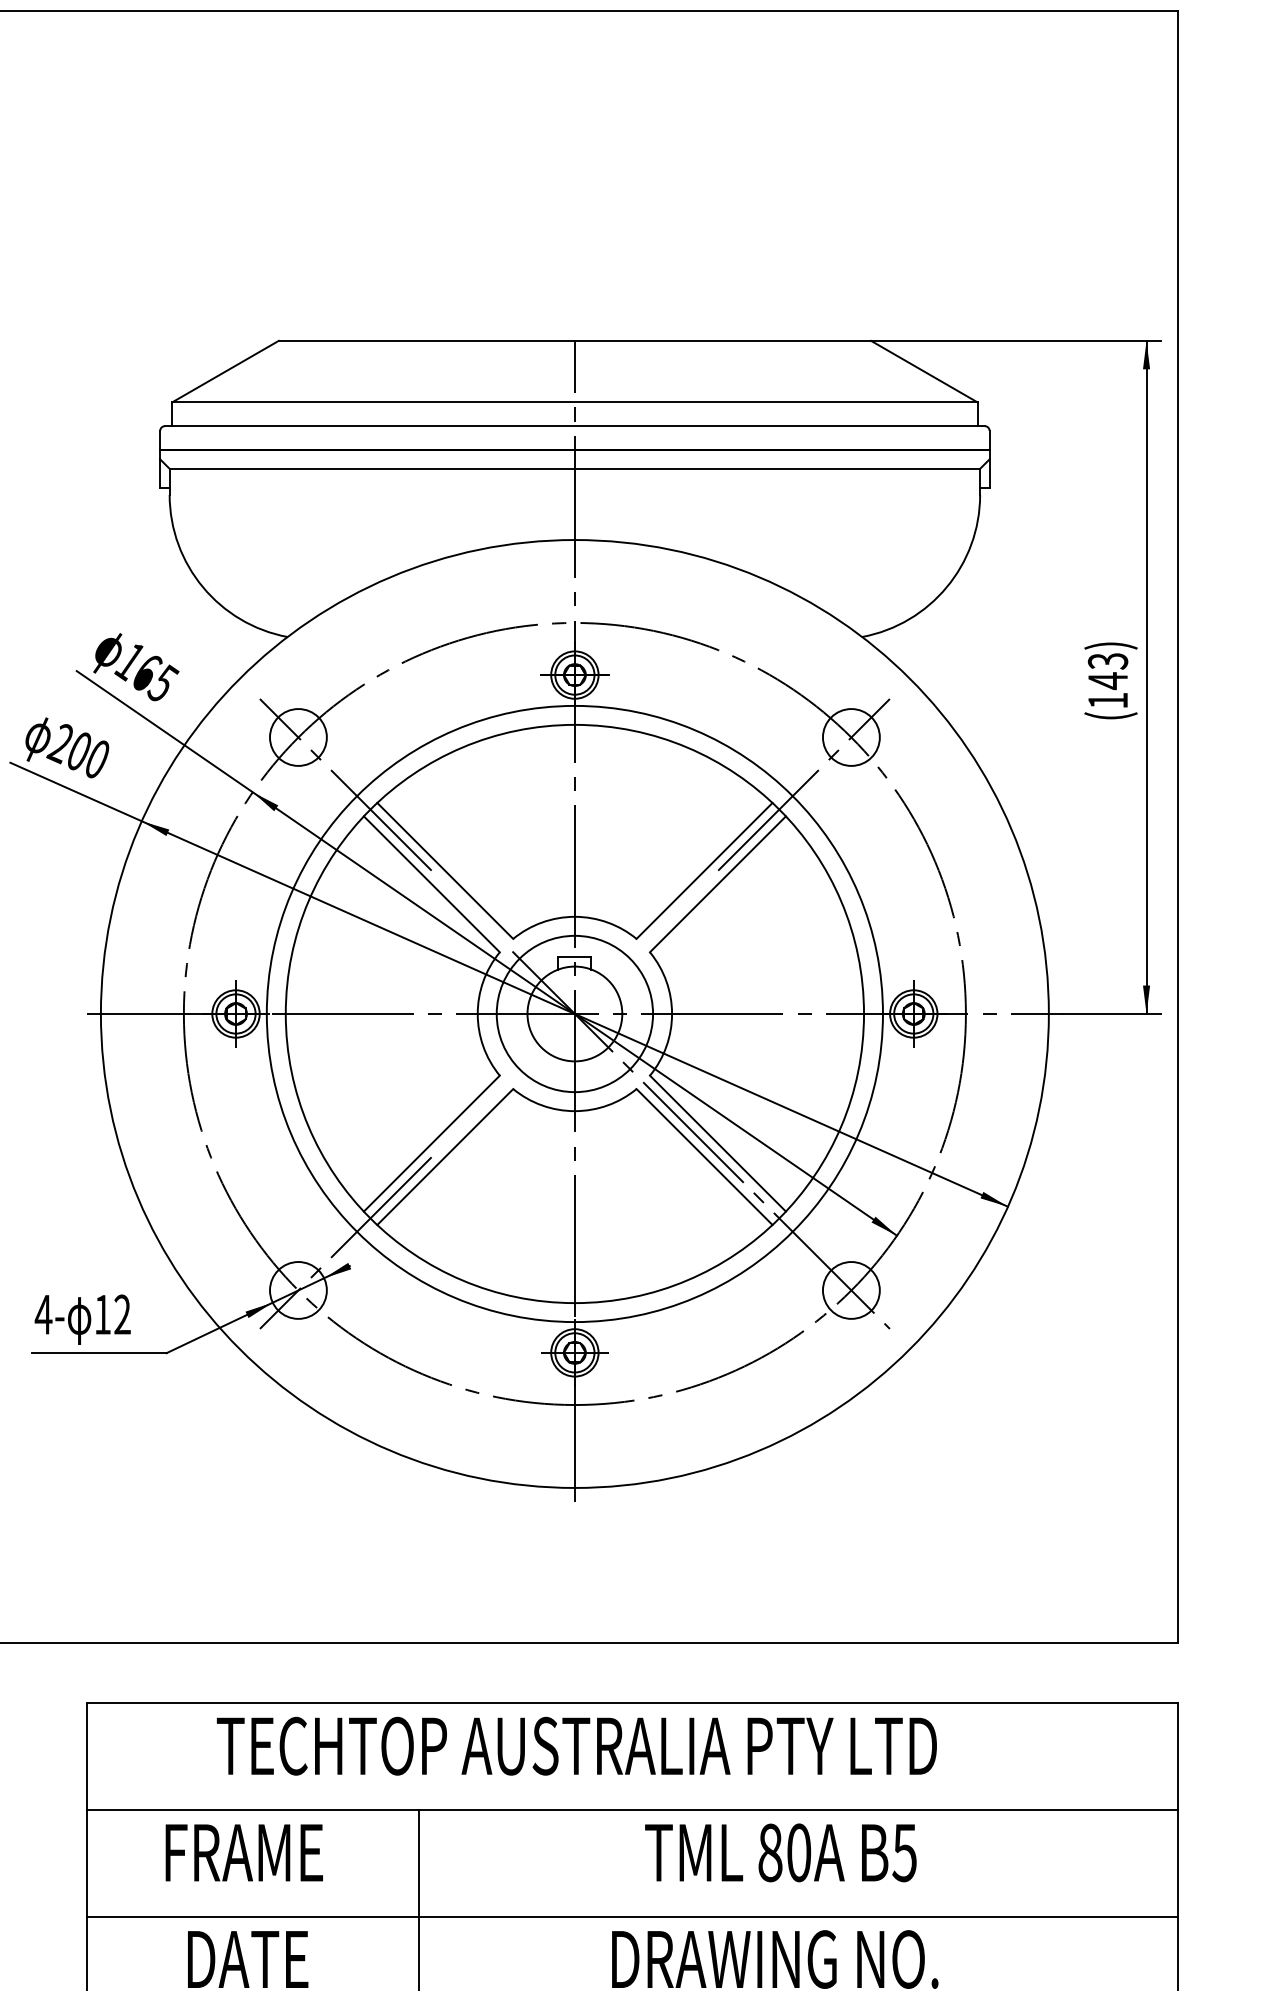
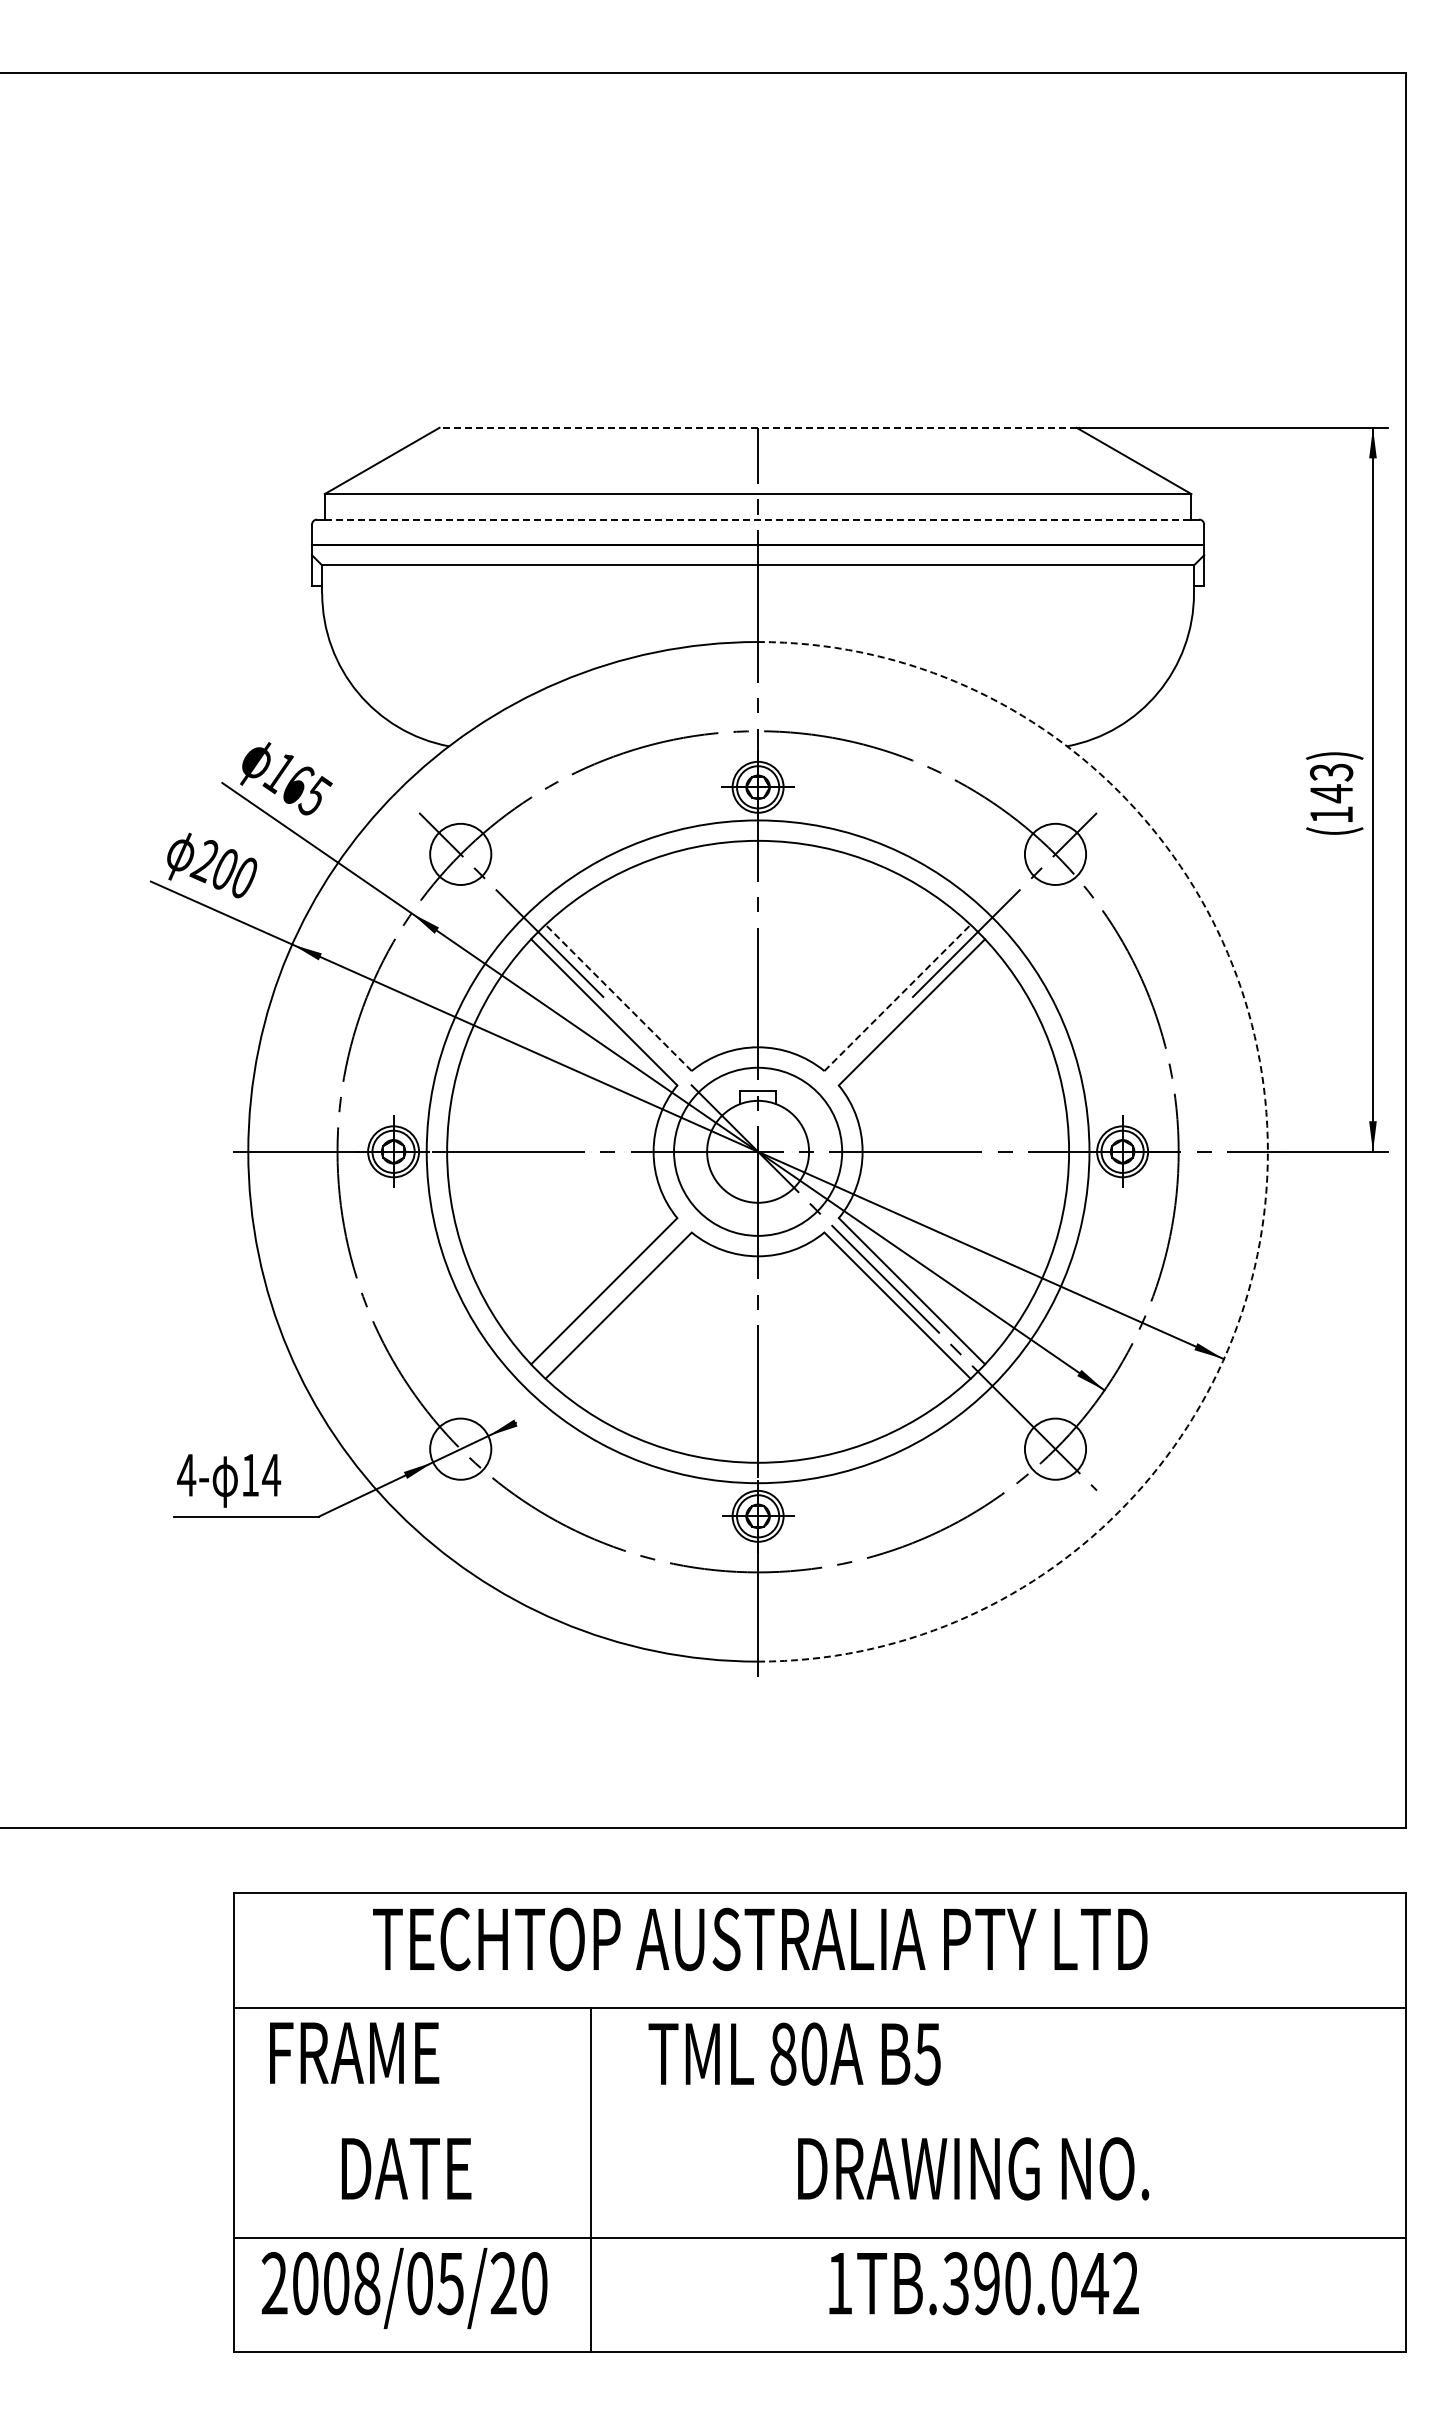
line: (575, 340) -> (758, 427), solid -> dashed
line: (575, 426) -> (758, 519), solid -> dashed
line: (445, 870) -> (618, 997), solid -> dashed
line: (704, 870) -> (897, 997), solid -> dashed
arc: (1048, 1013) -> (1267, 1151), solid -> dashed
line: (345, 1242) -> (511, 1397), removed
text: (122, 1313) -> (271, 1474), 12 -> 14
text: (244, 1852) -> (354, 2052), moved
text: (780, 1852) -> (794, 2053), moved
line: (631, 1916) -> (819, 2122), removed

